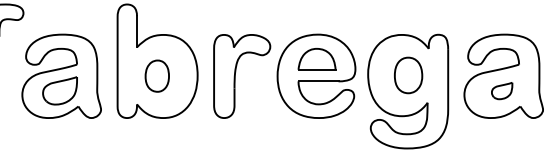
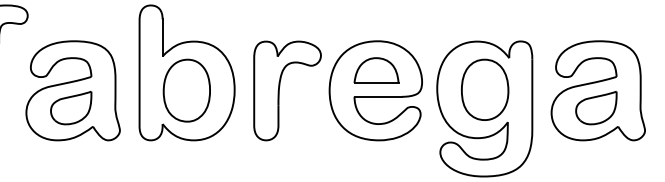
part: (408, 75) -> (485, 89), size x1.43
part: (157, 76) -> (186, 90), size x1.67
part: (502, 91) -> (596, 108), size x1.67

